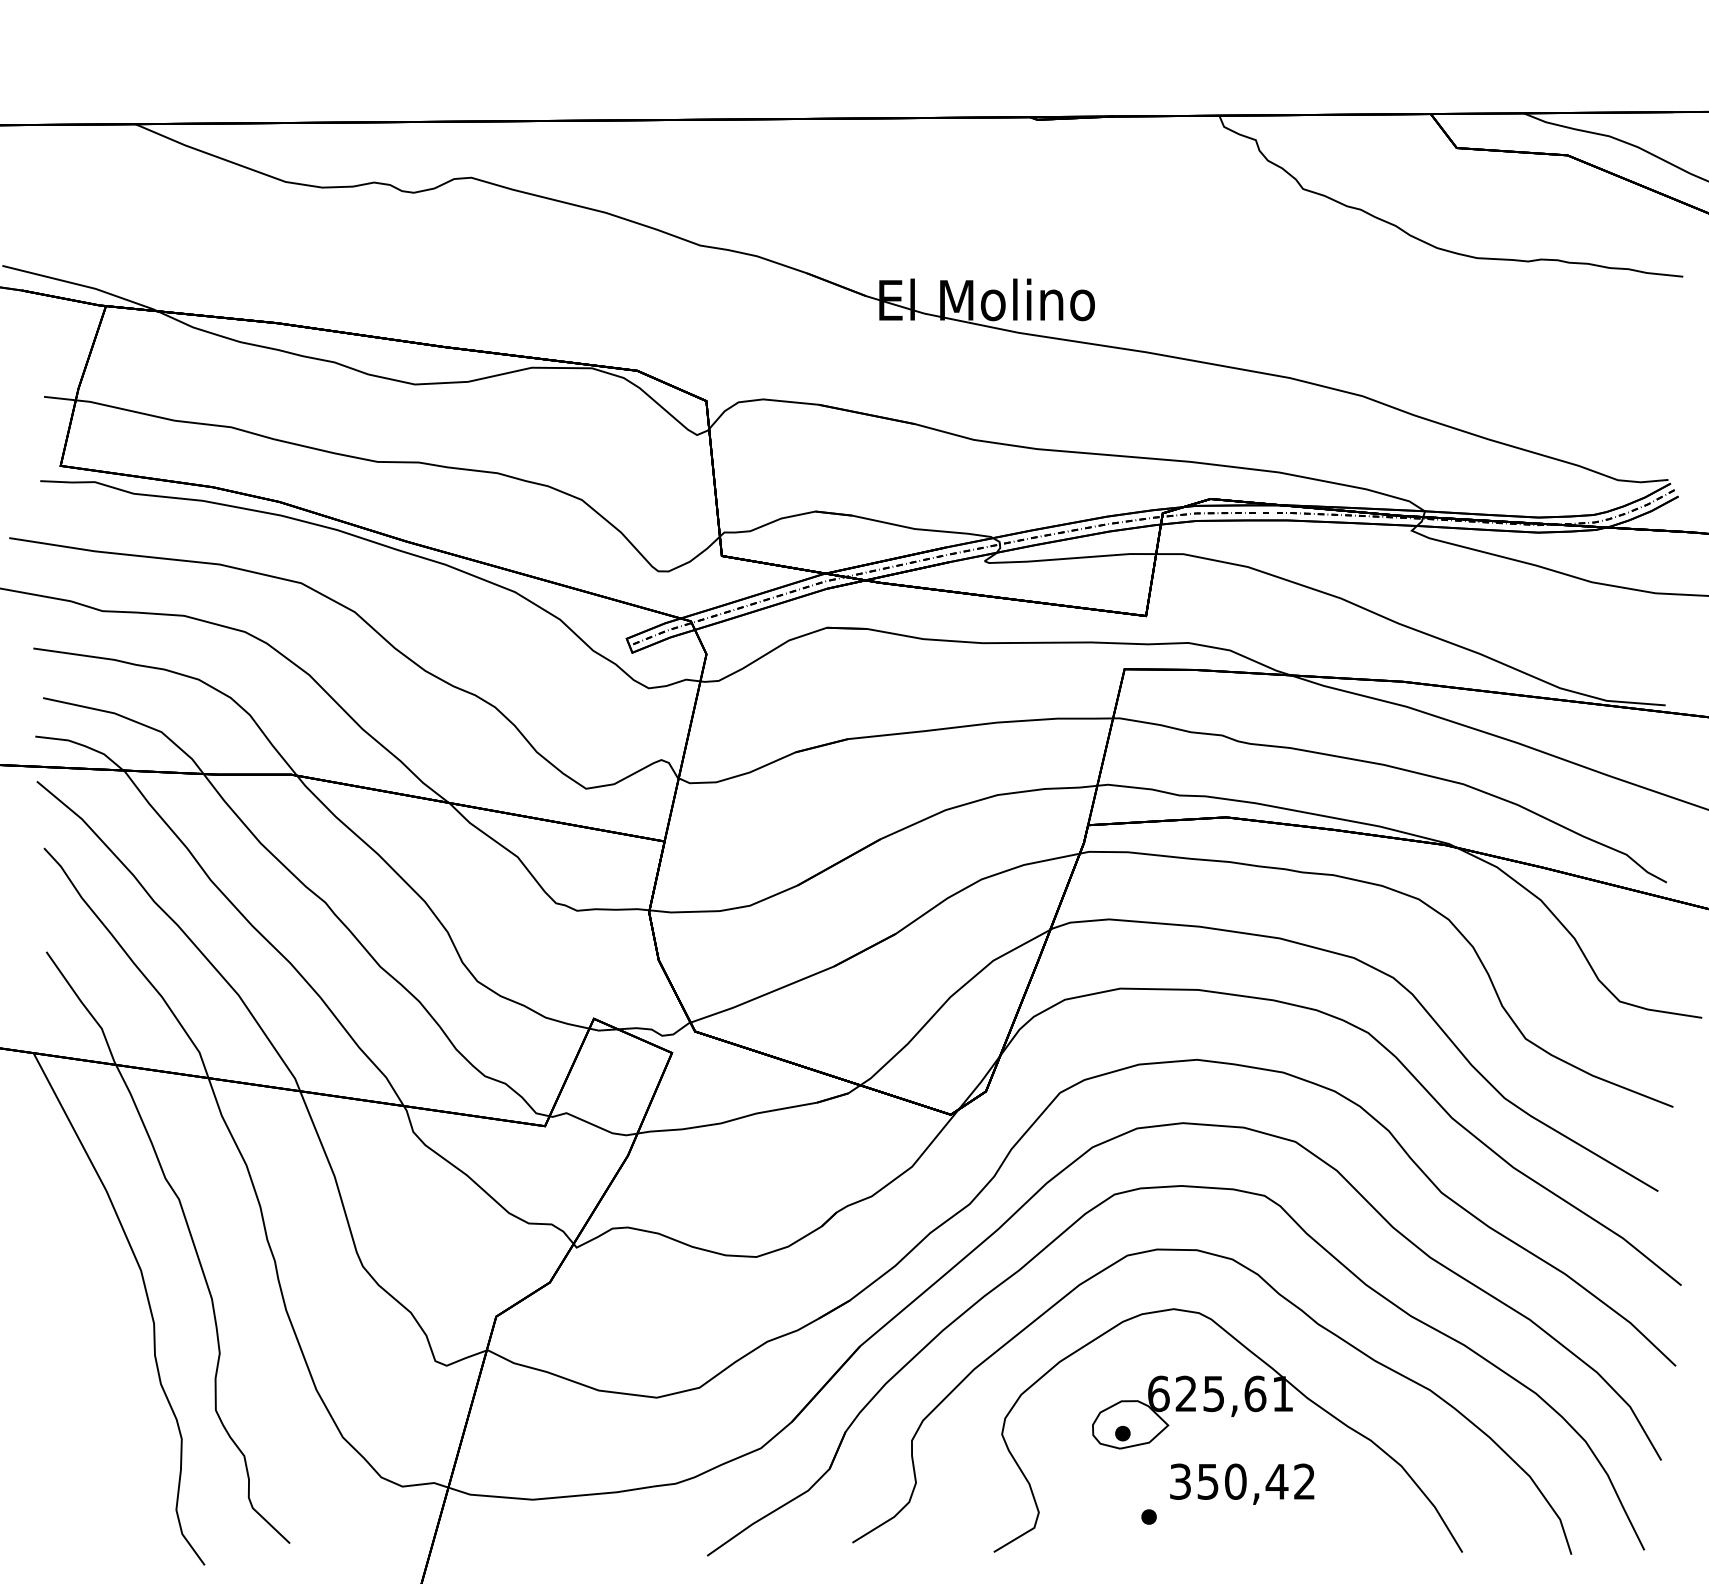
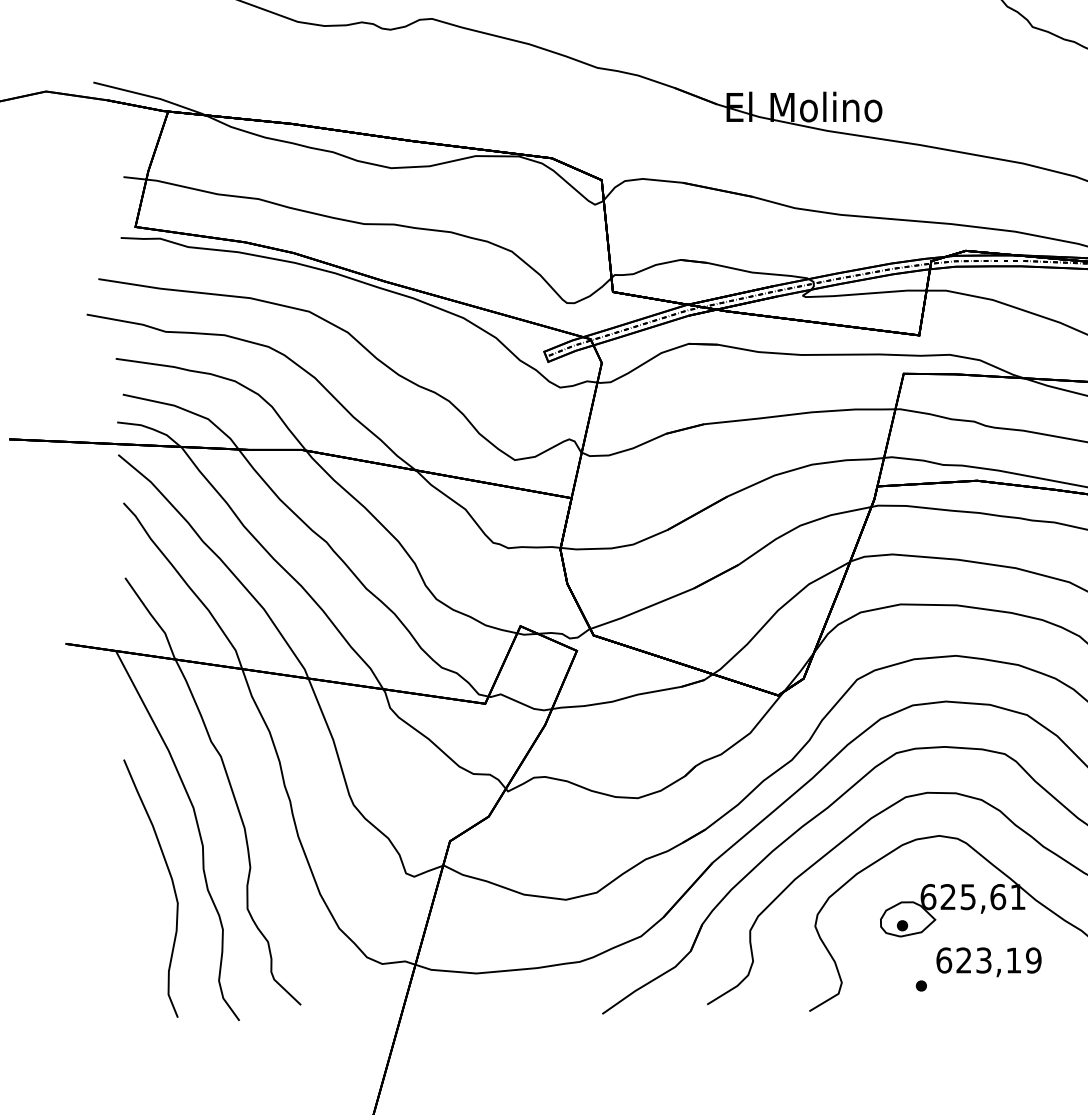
curve: (111, 1374) -> (172, 883), added
text: (1242, 1481) -> (988, 960), 350,42 -> 623,19

